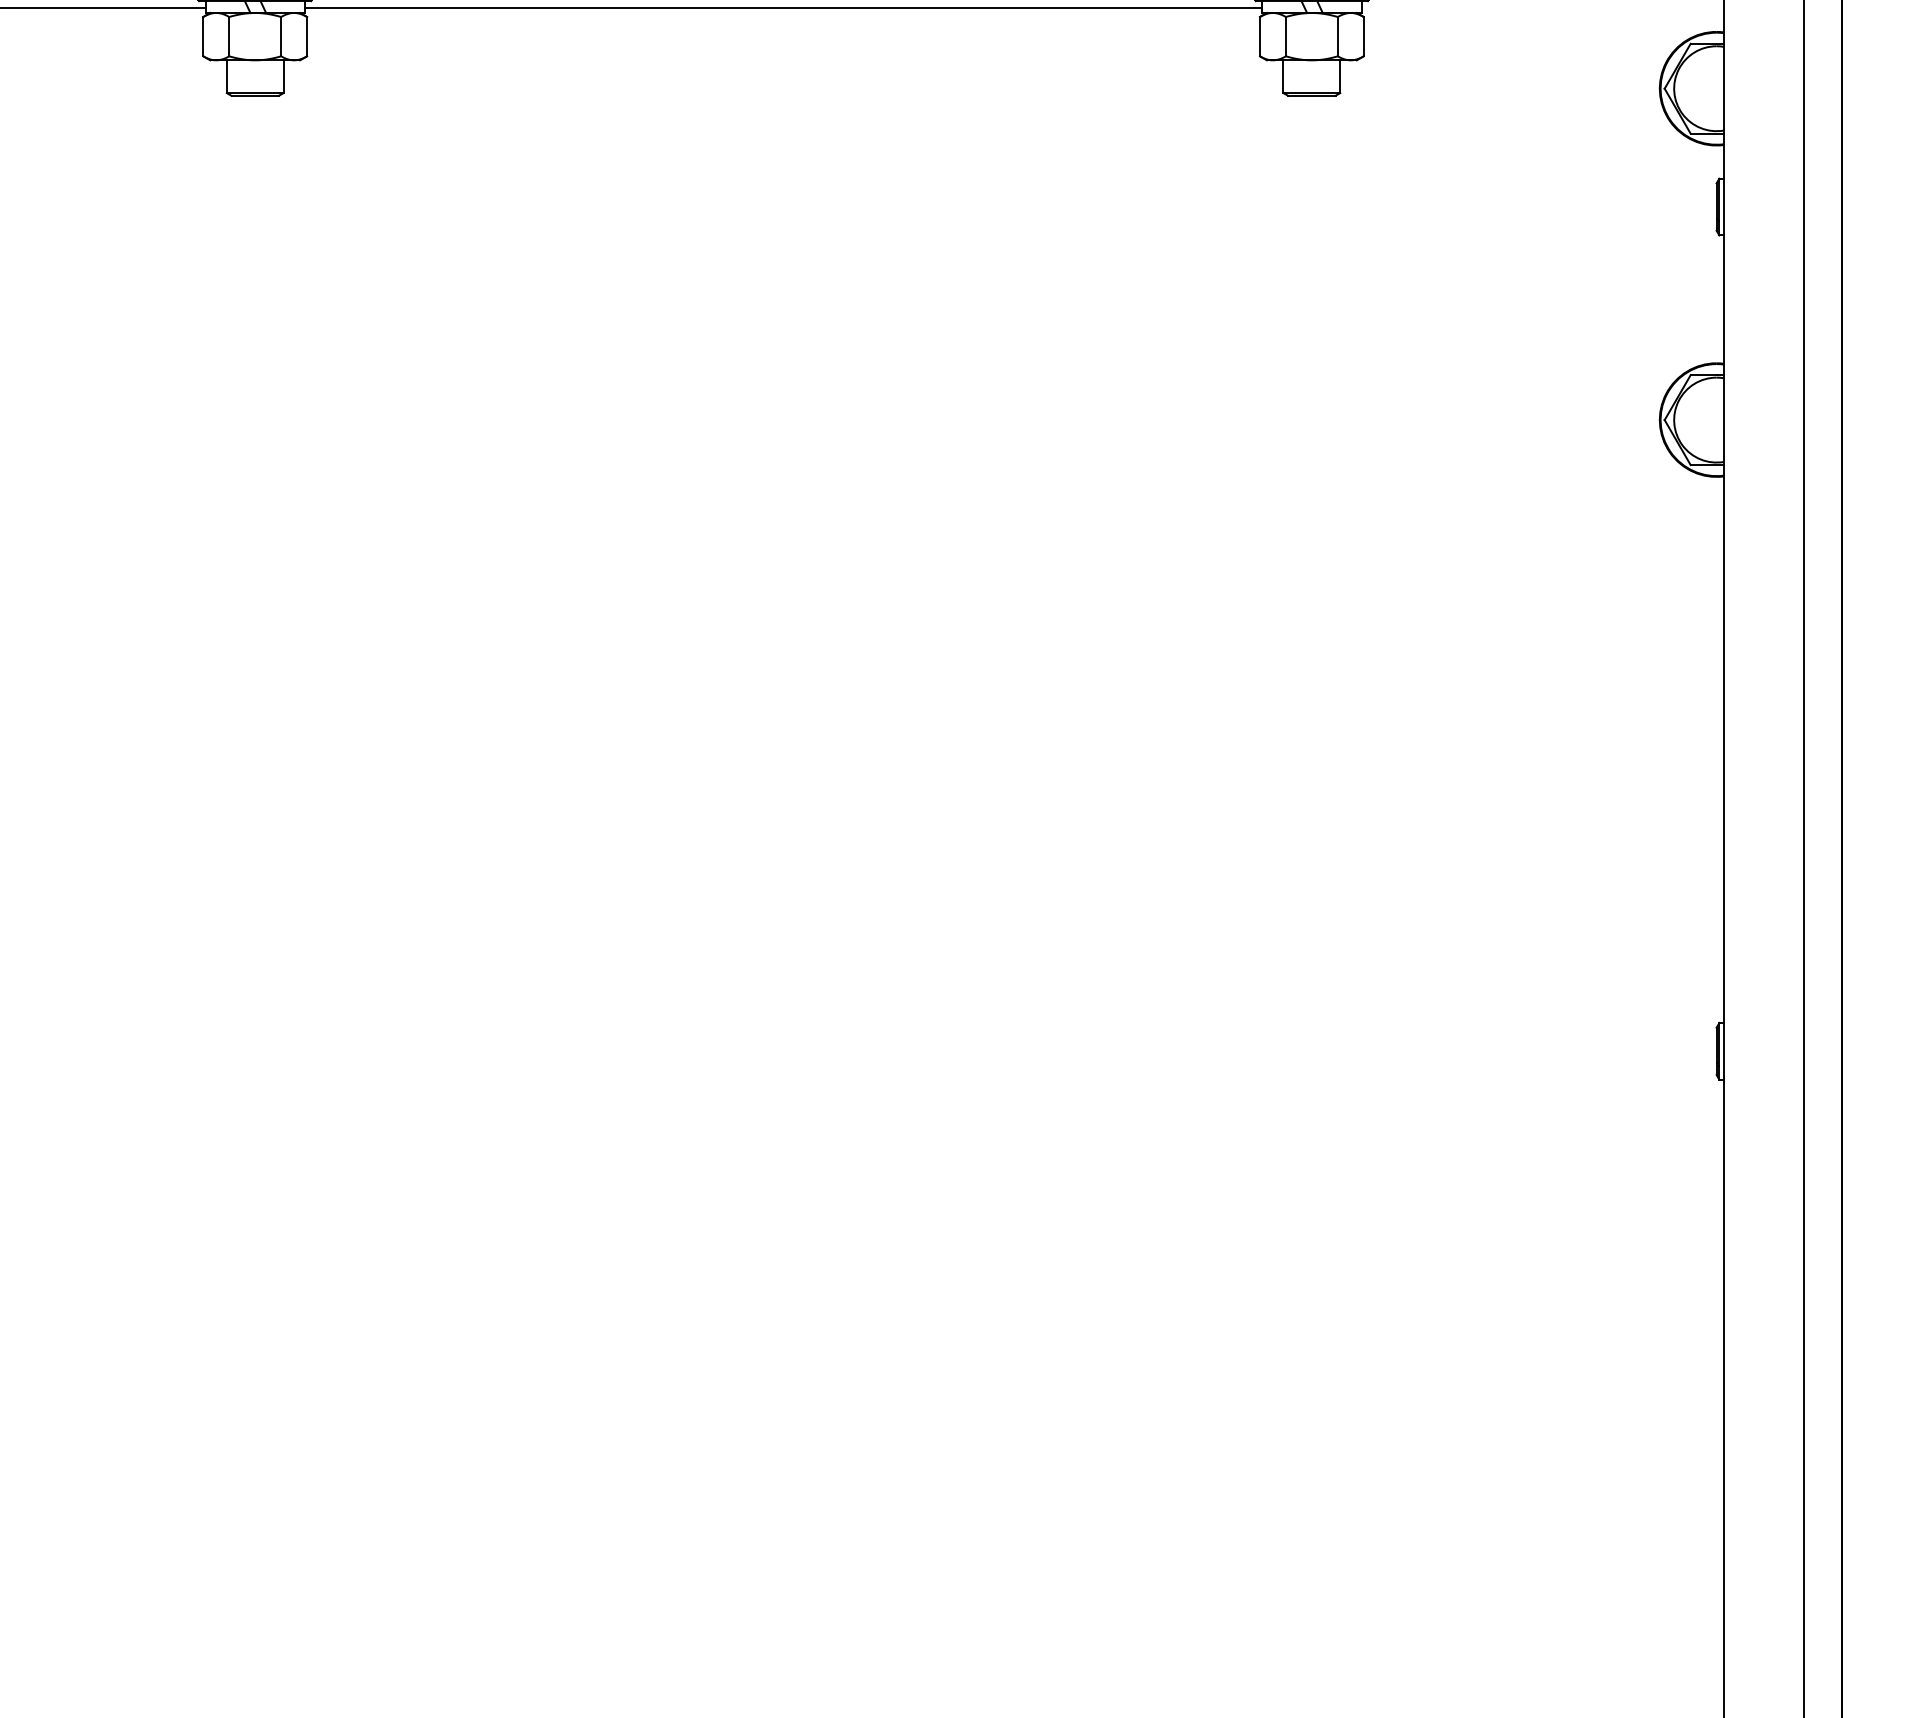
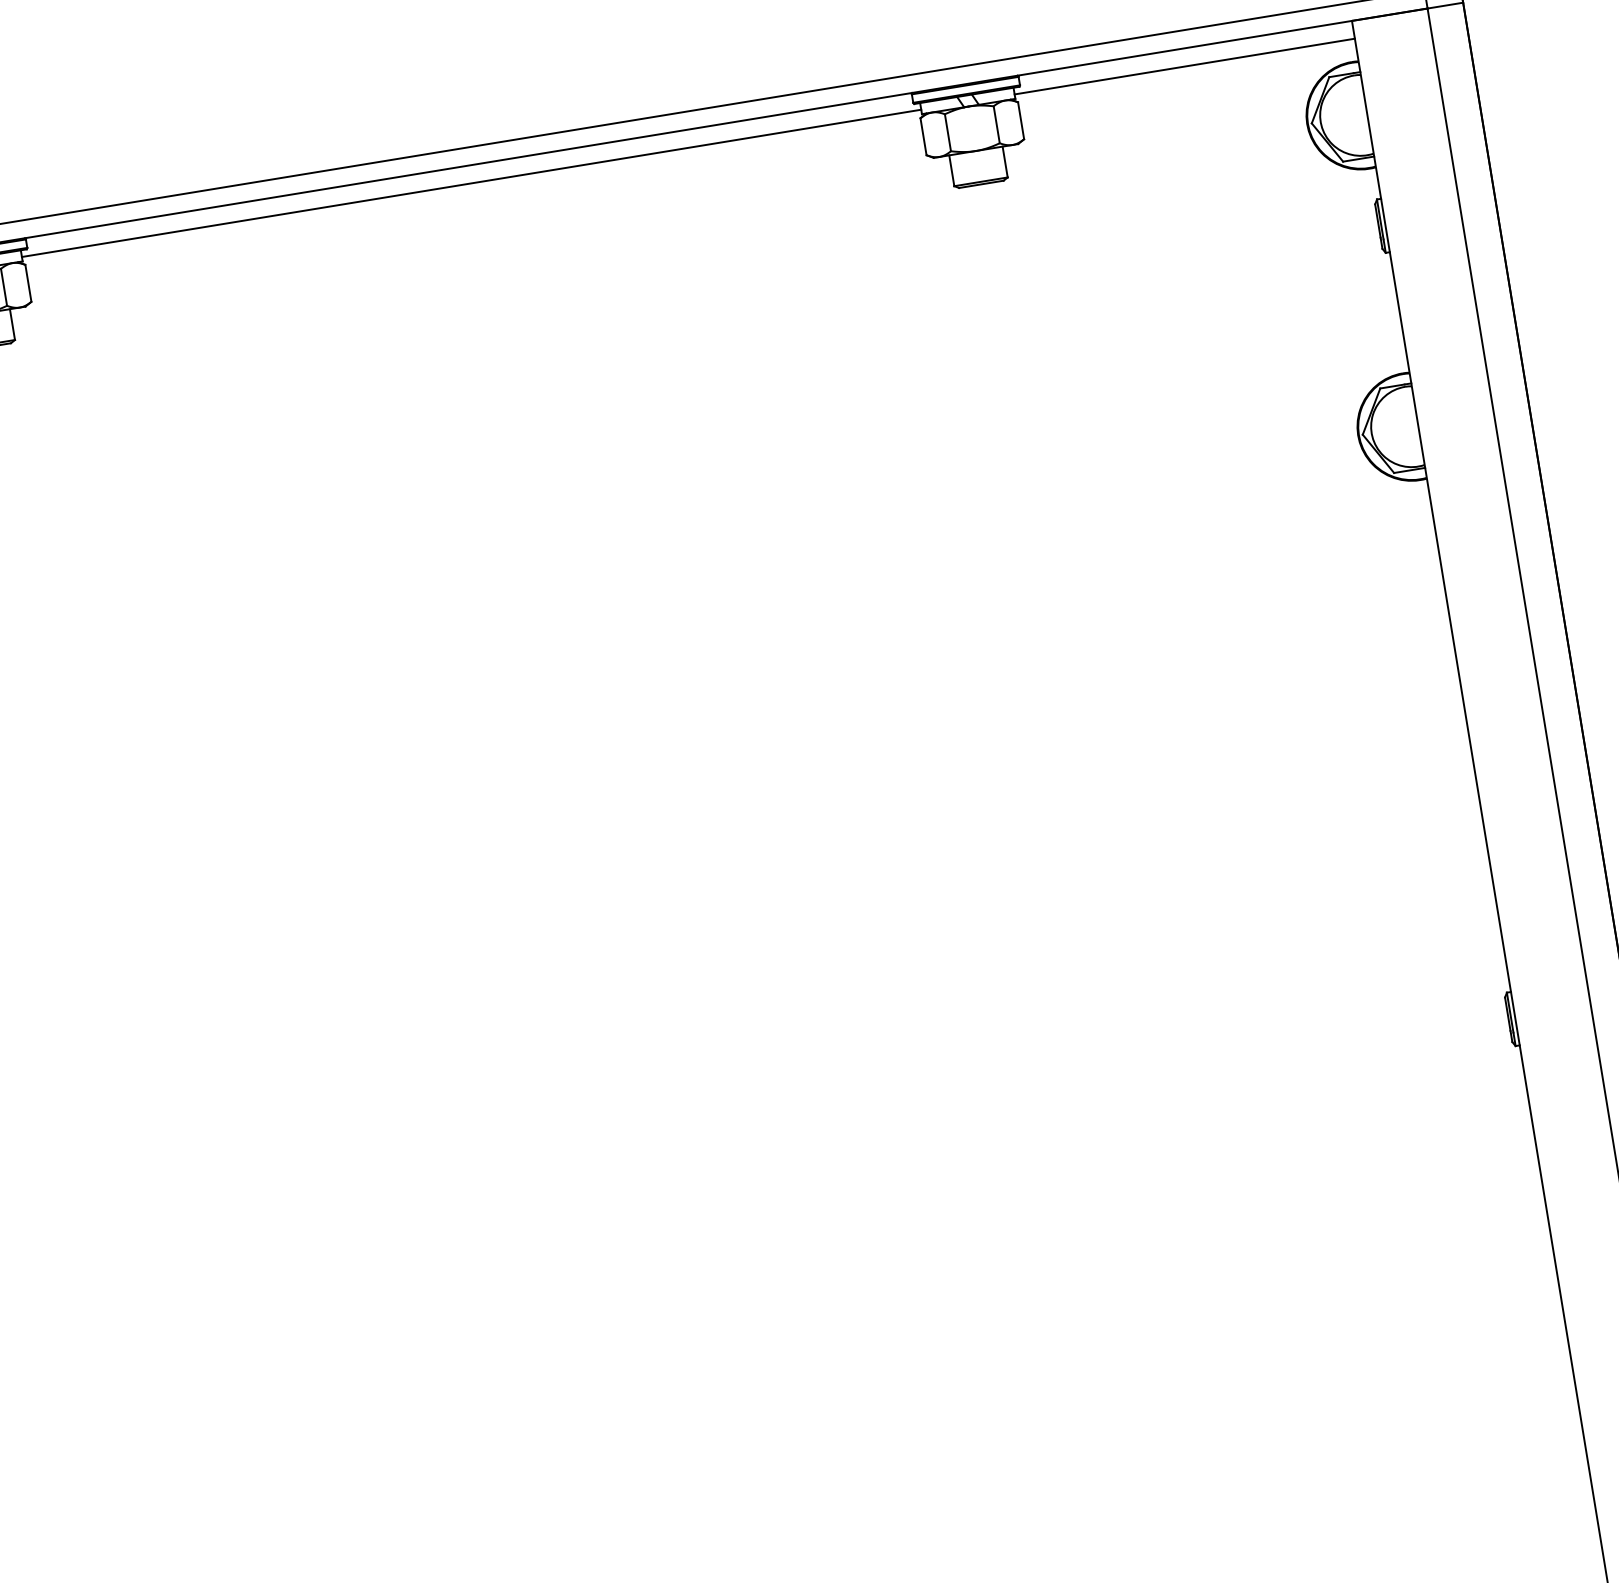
line: (1542, 8) -> (1184, 66), added

